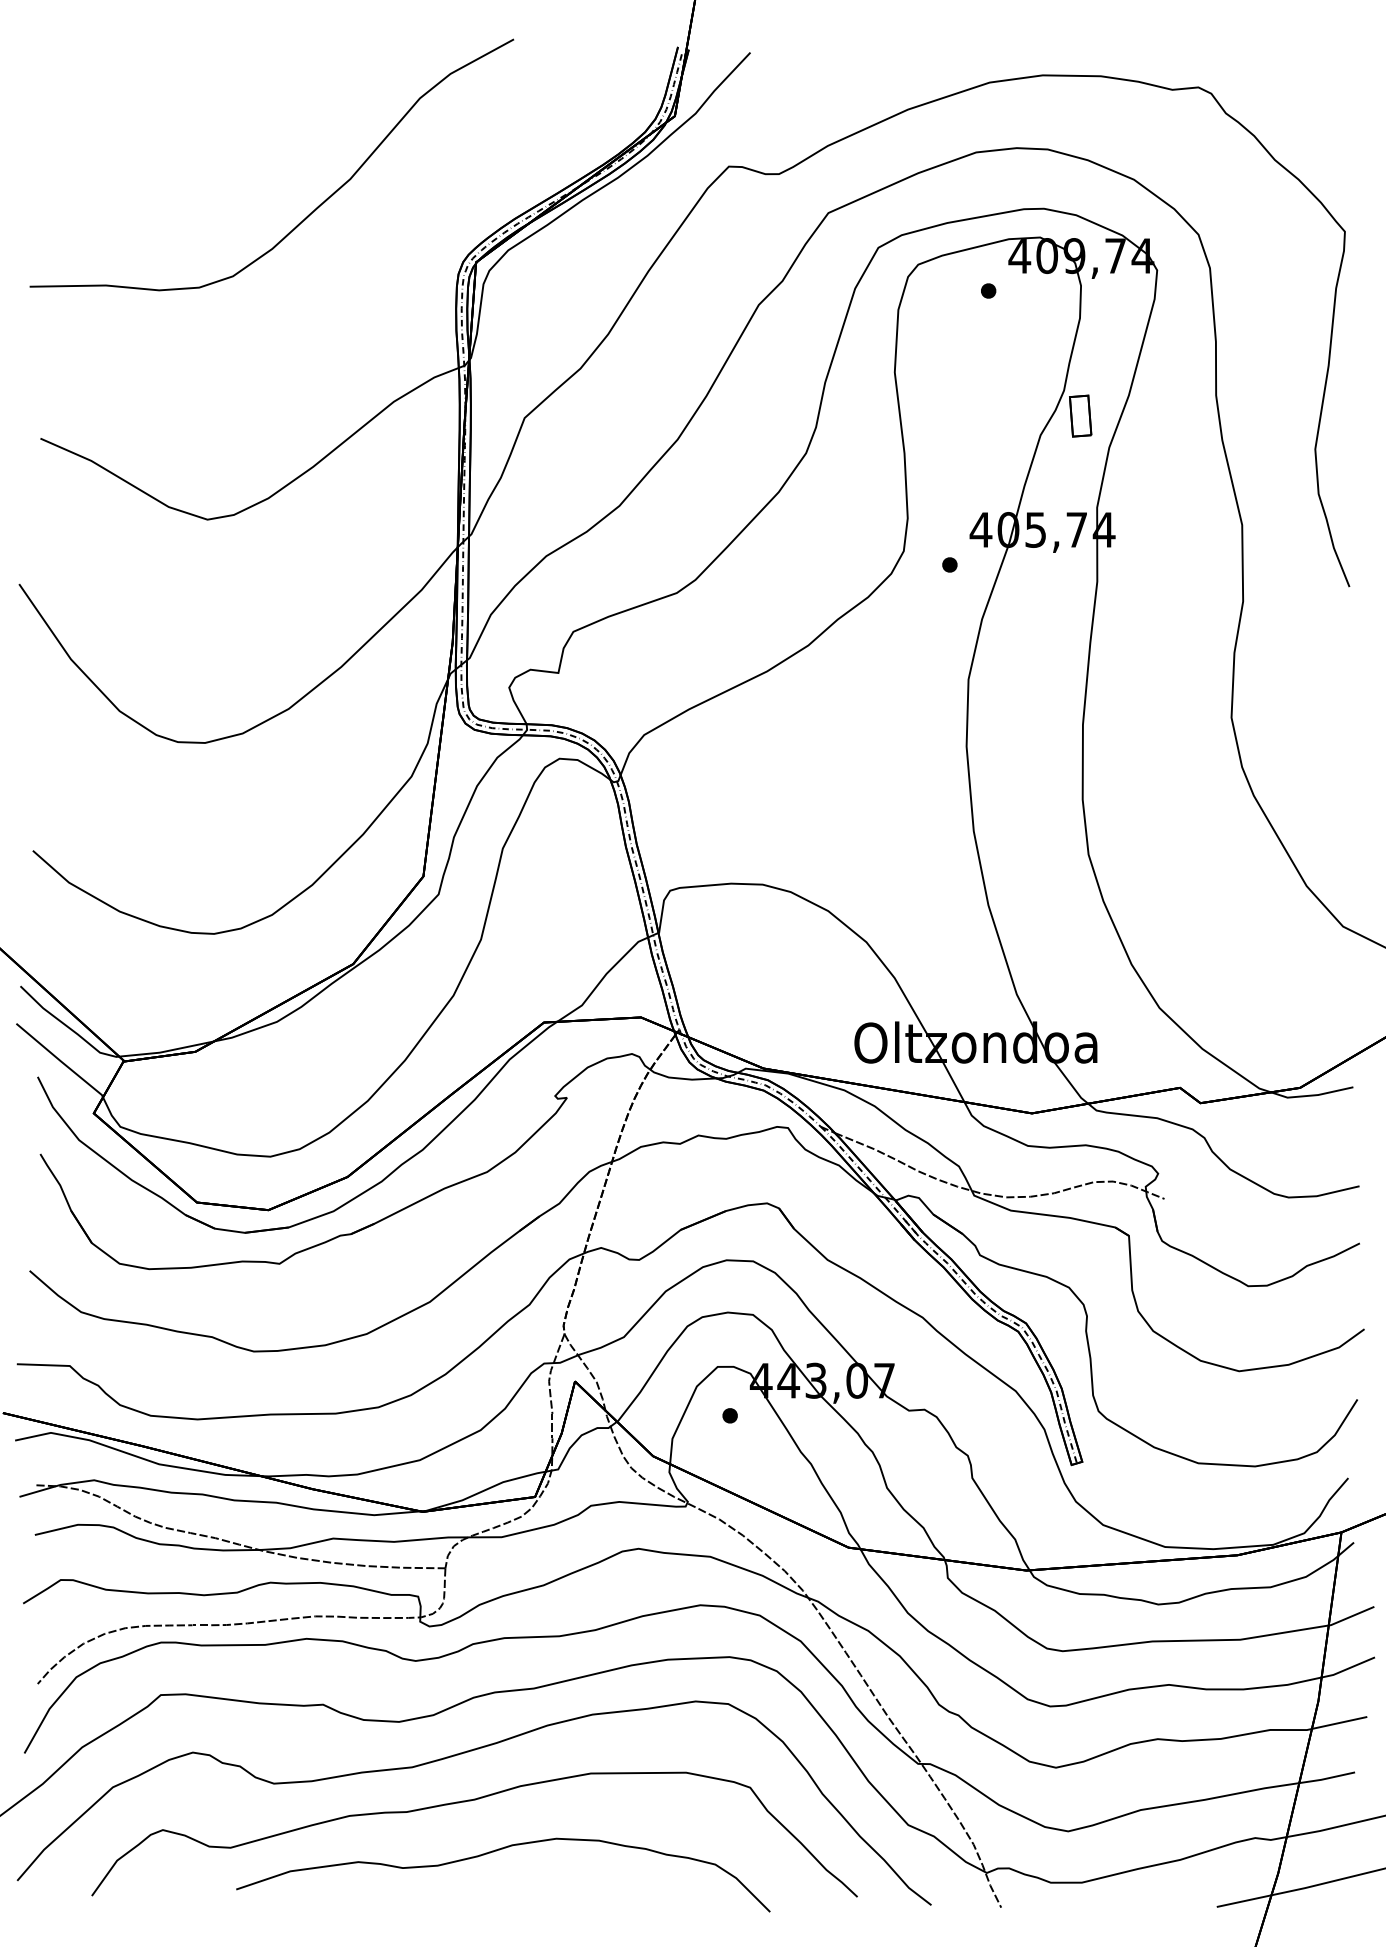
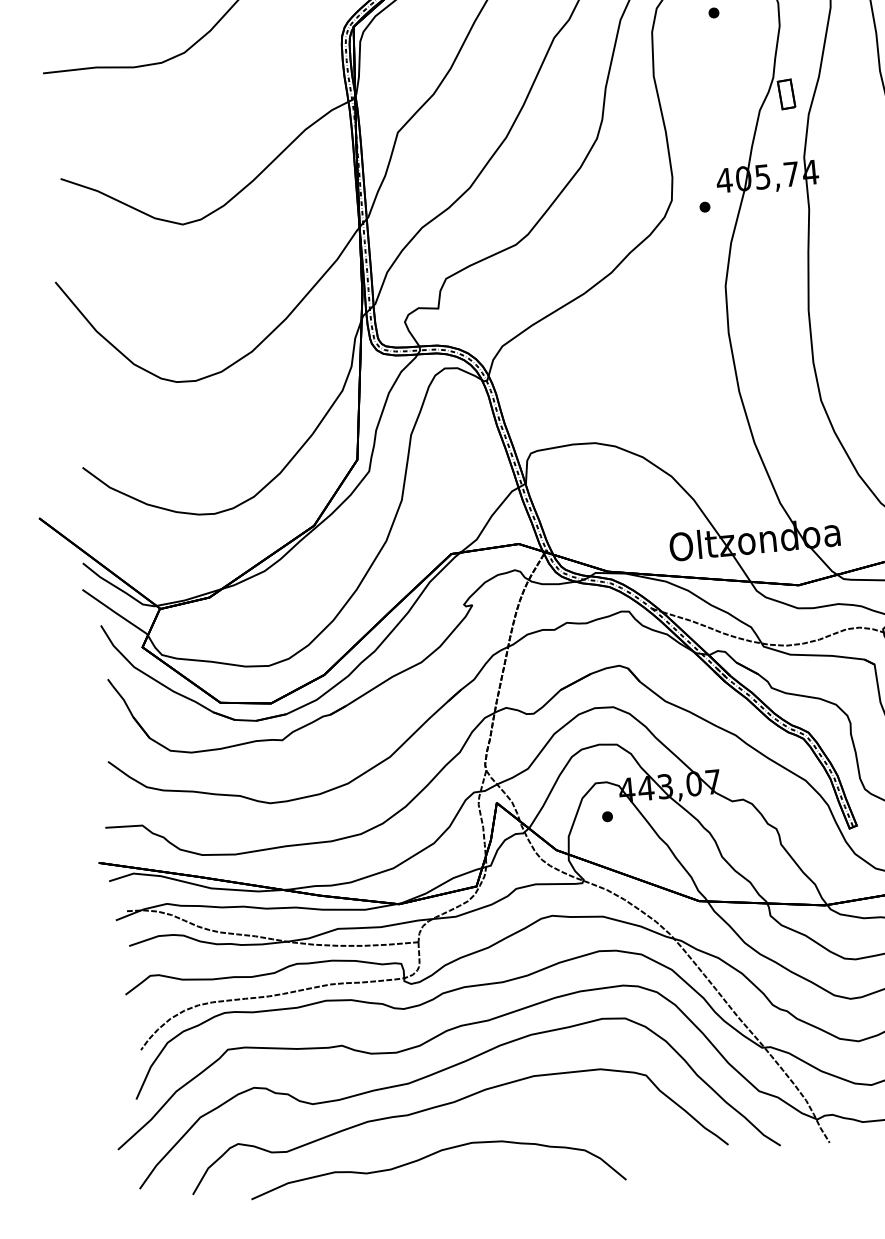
curve: (496, 1851) -> (430, 1155), moved

